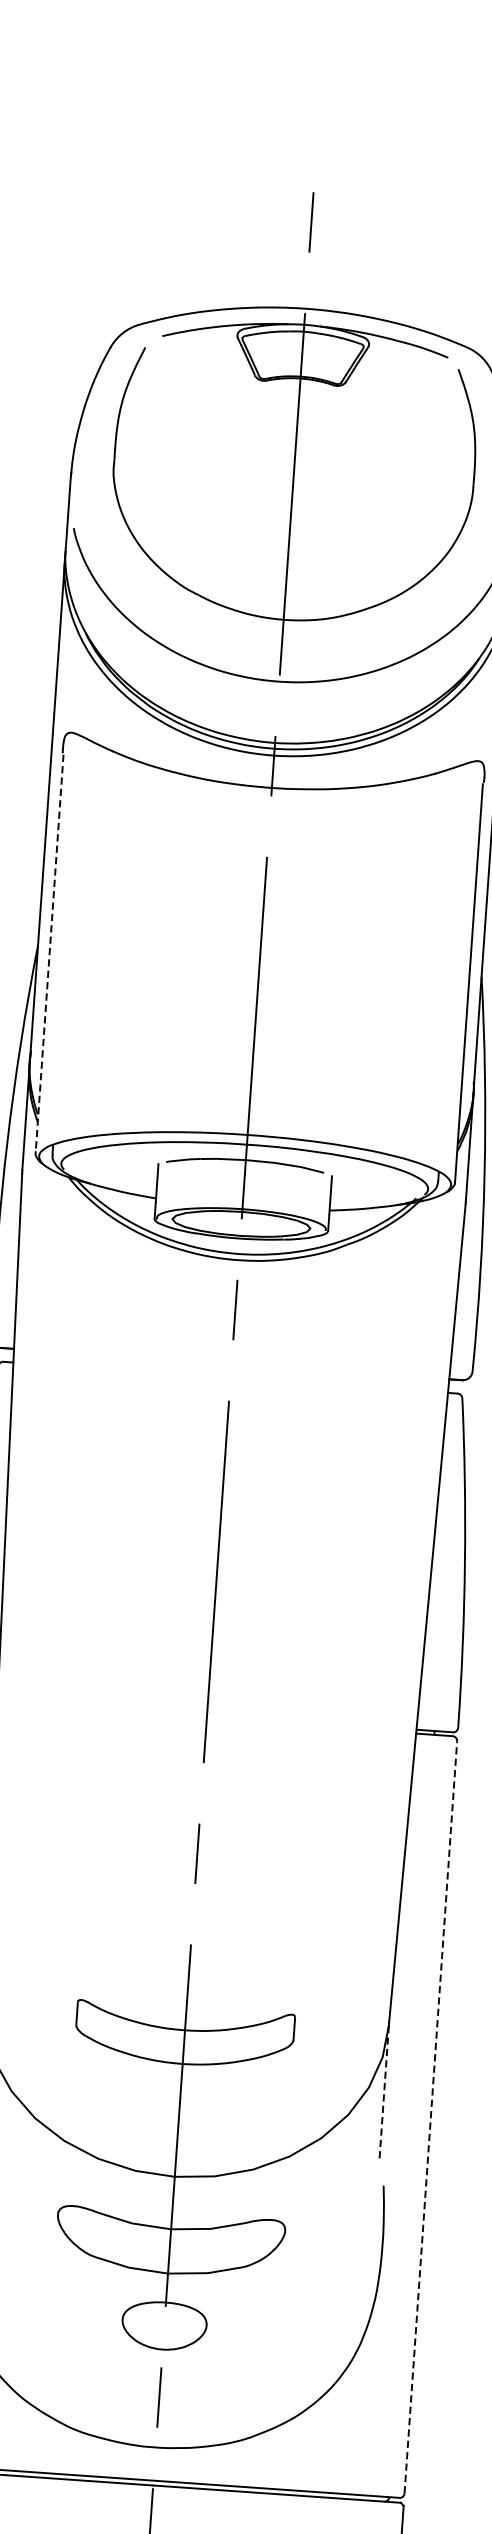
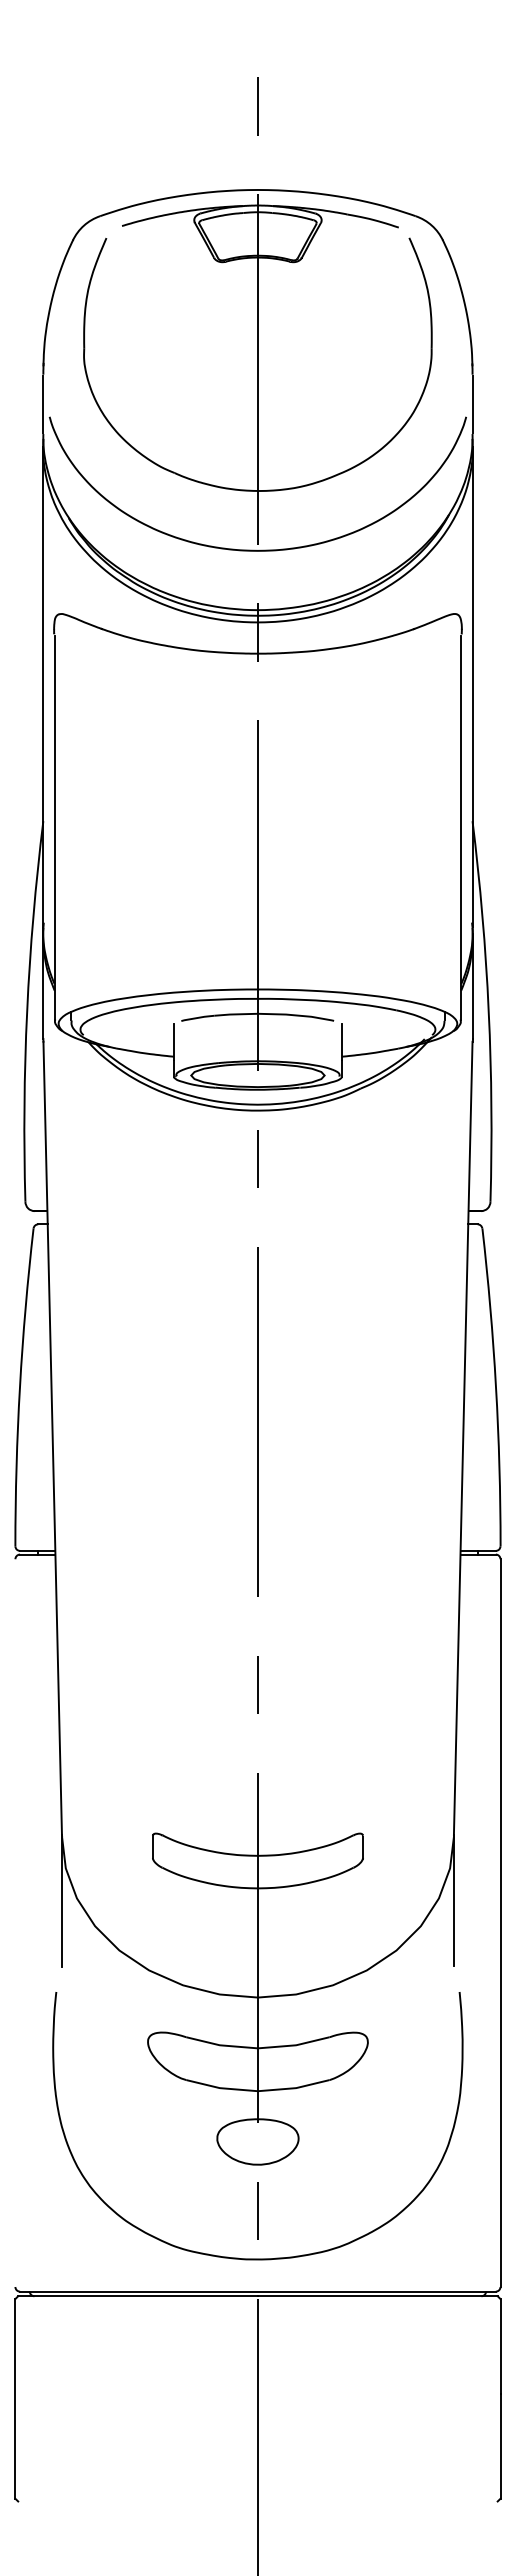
line: (50, 952) -> (55, 827), dashed -> solid
line: (383, 2091) -> (453, 1901), dashed -> solid
line: (430, 2117) -> (500, 1923), dashed -> solid

